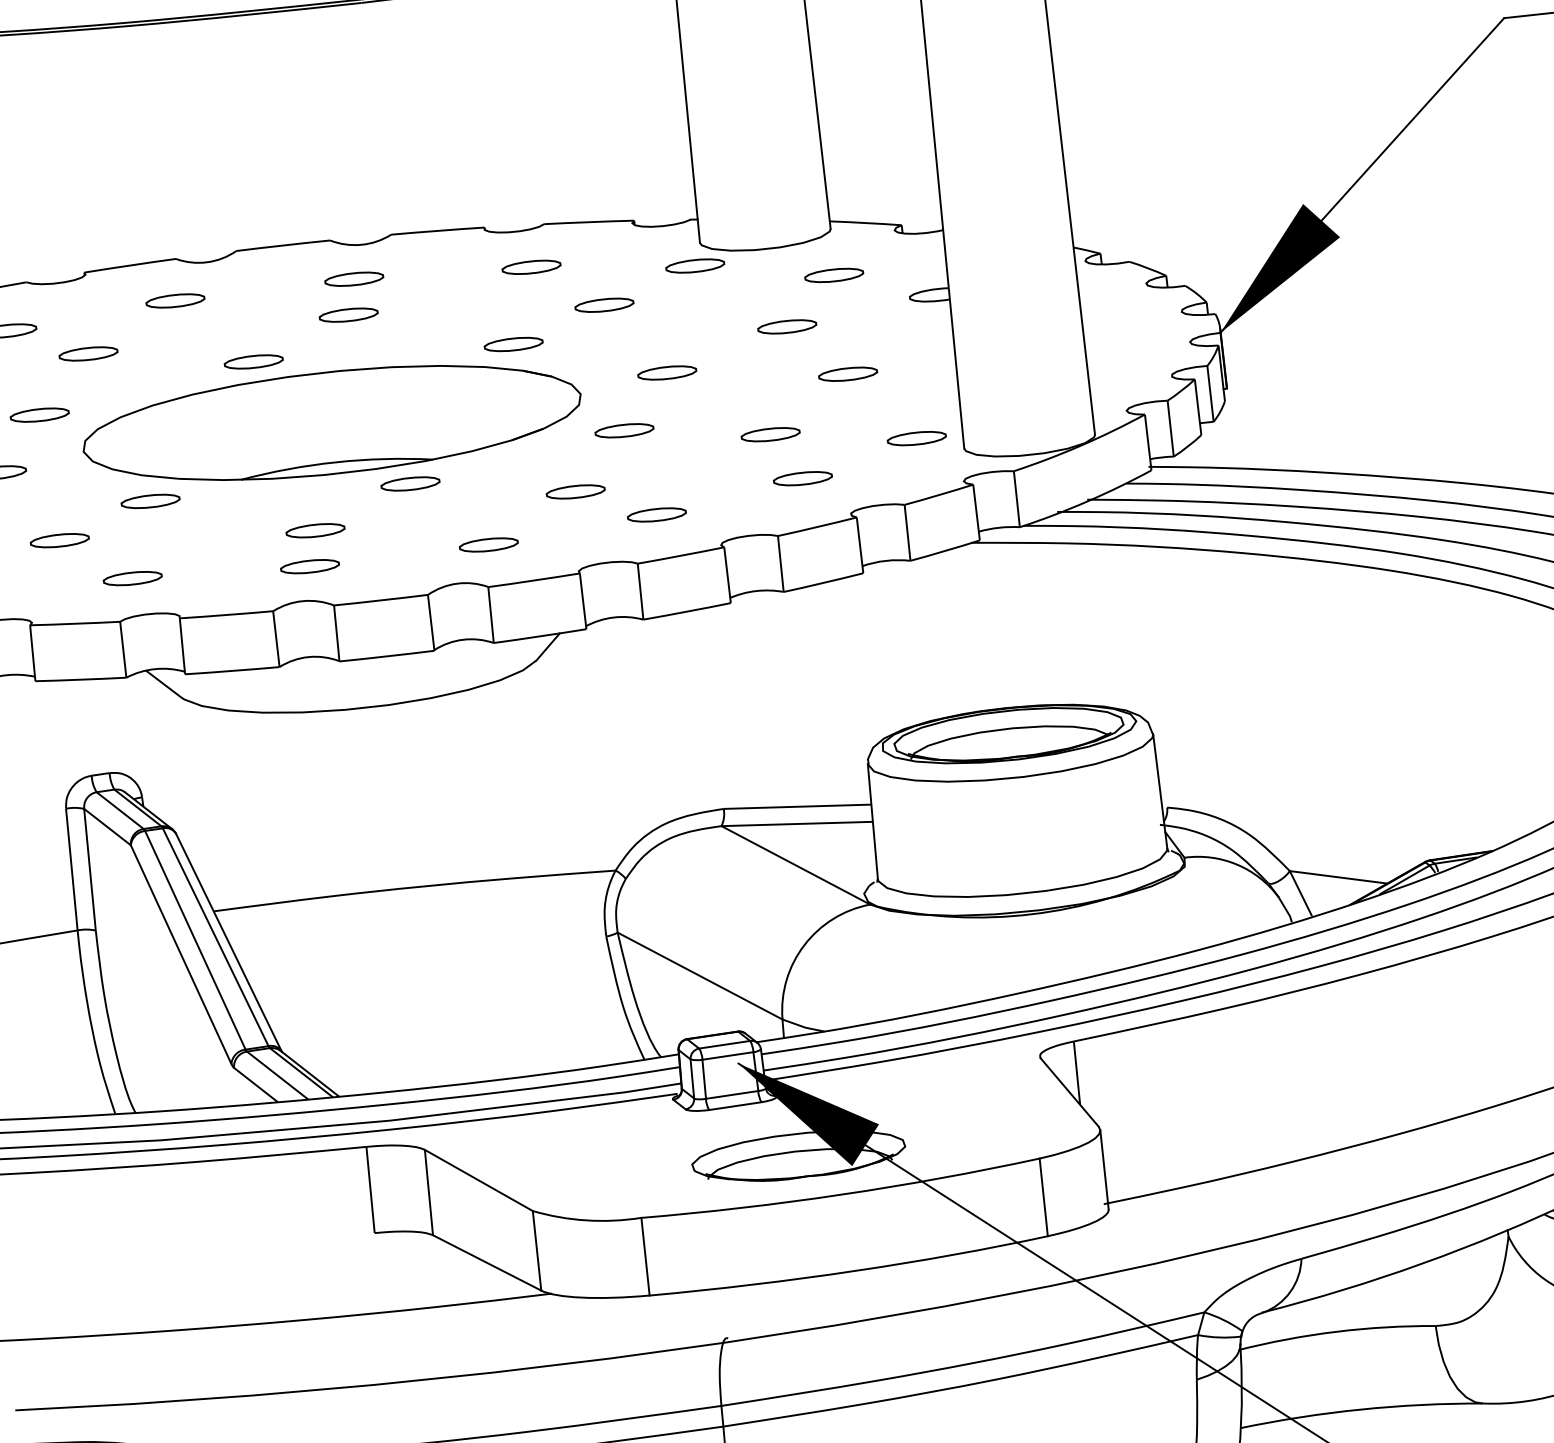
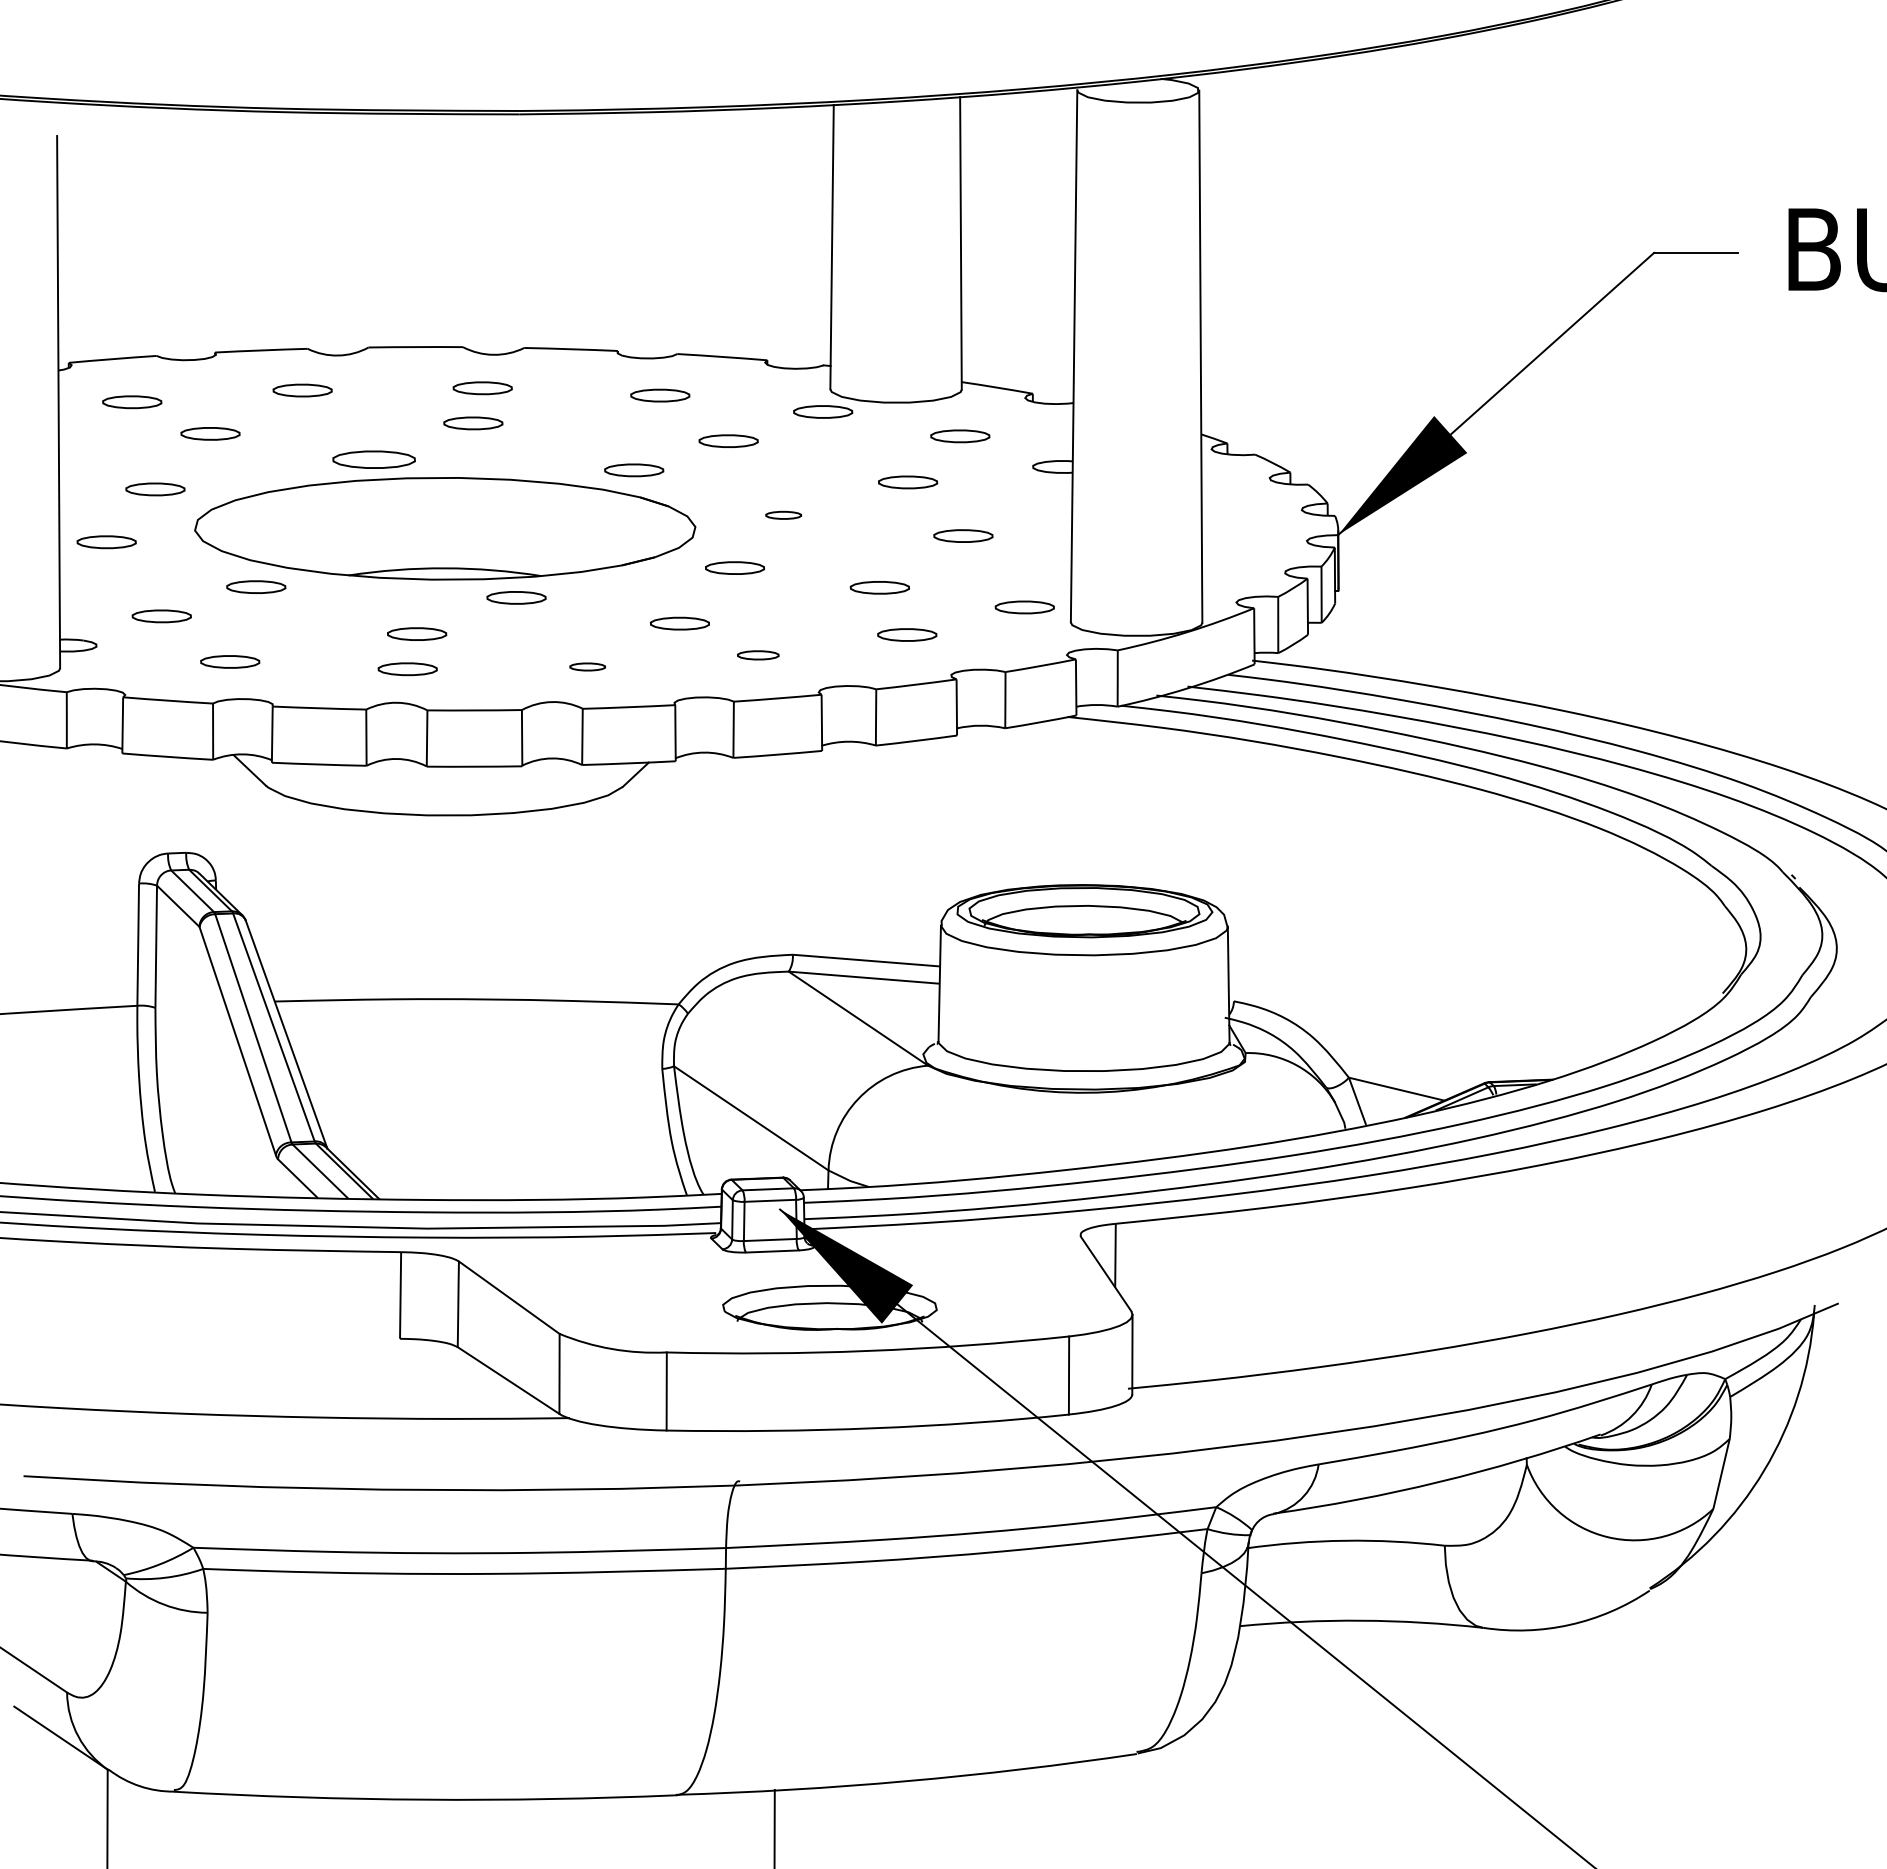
part: (253, 361) -> (373, 459), size x1.4
part: (667, 373) -> (783, 515), size x0.6
part: (657, 515) -> (758, 655), size x0.7
part: (488, 544) -> (587, 666), size x0.6

